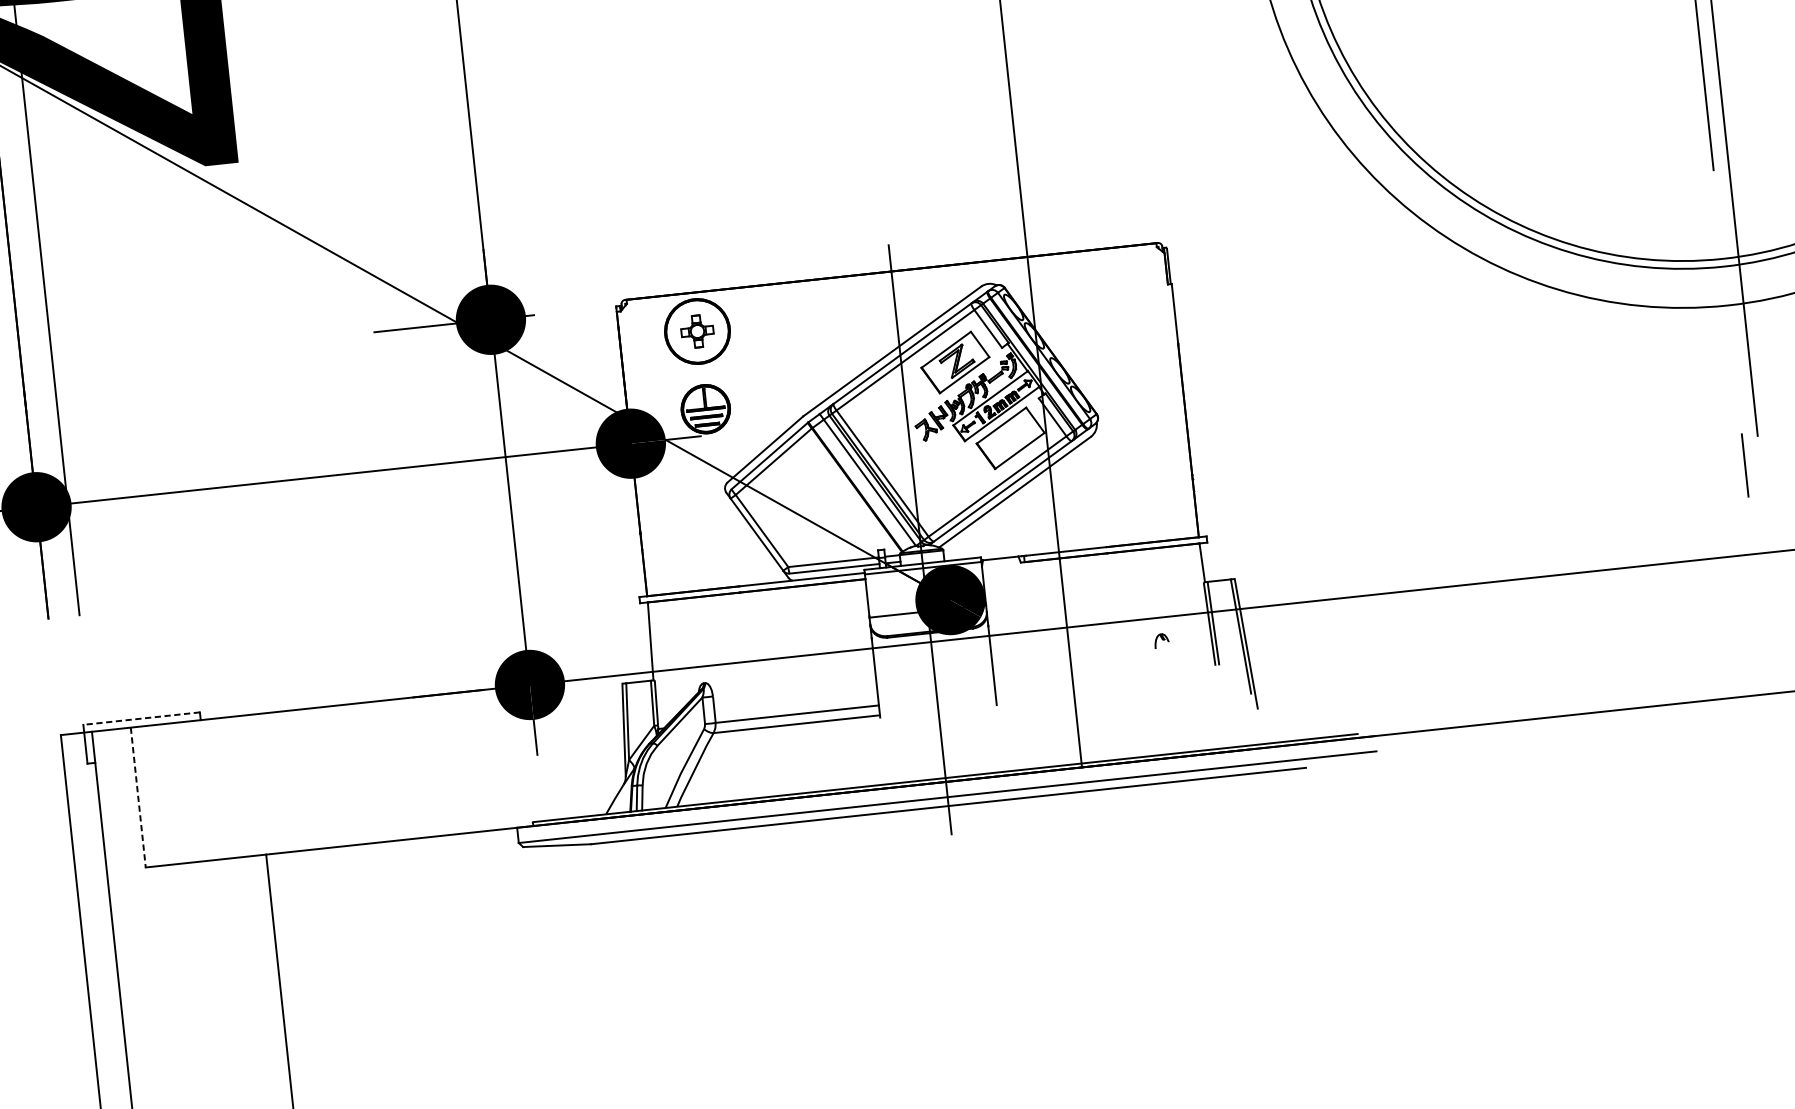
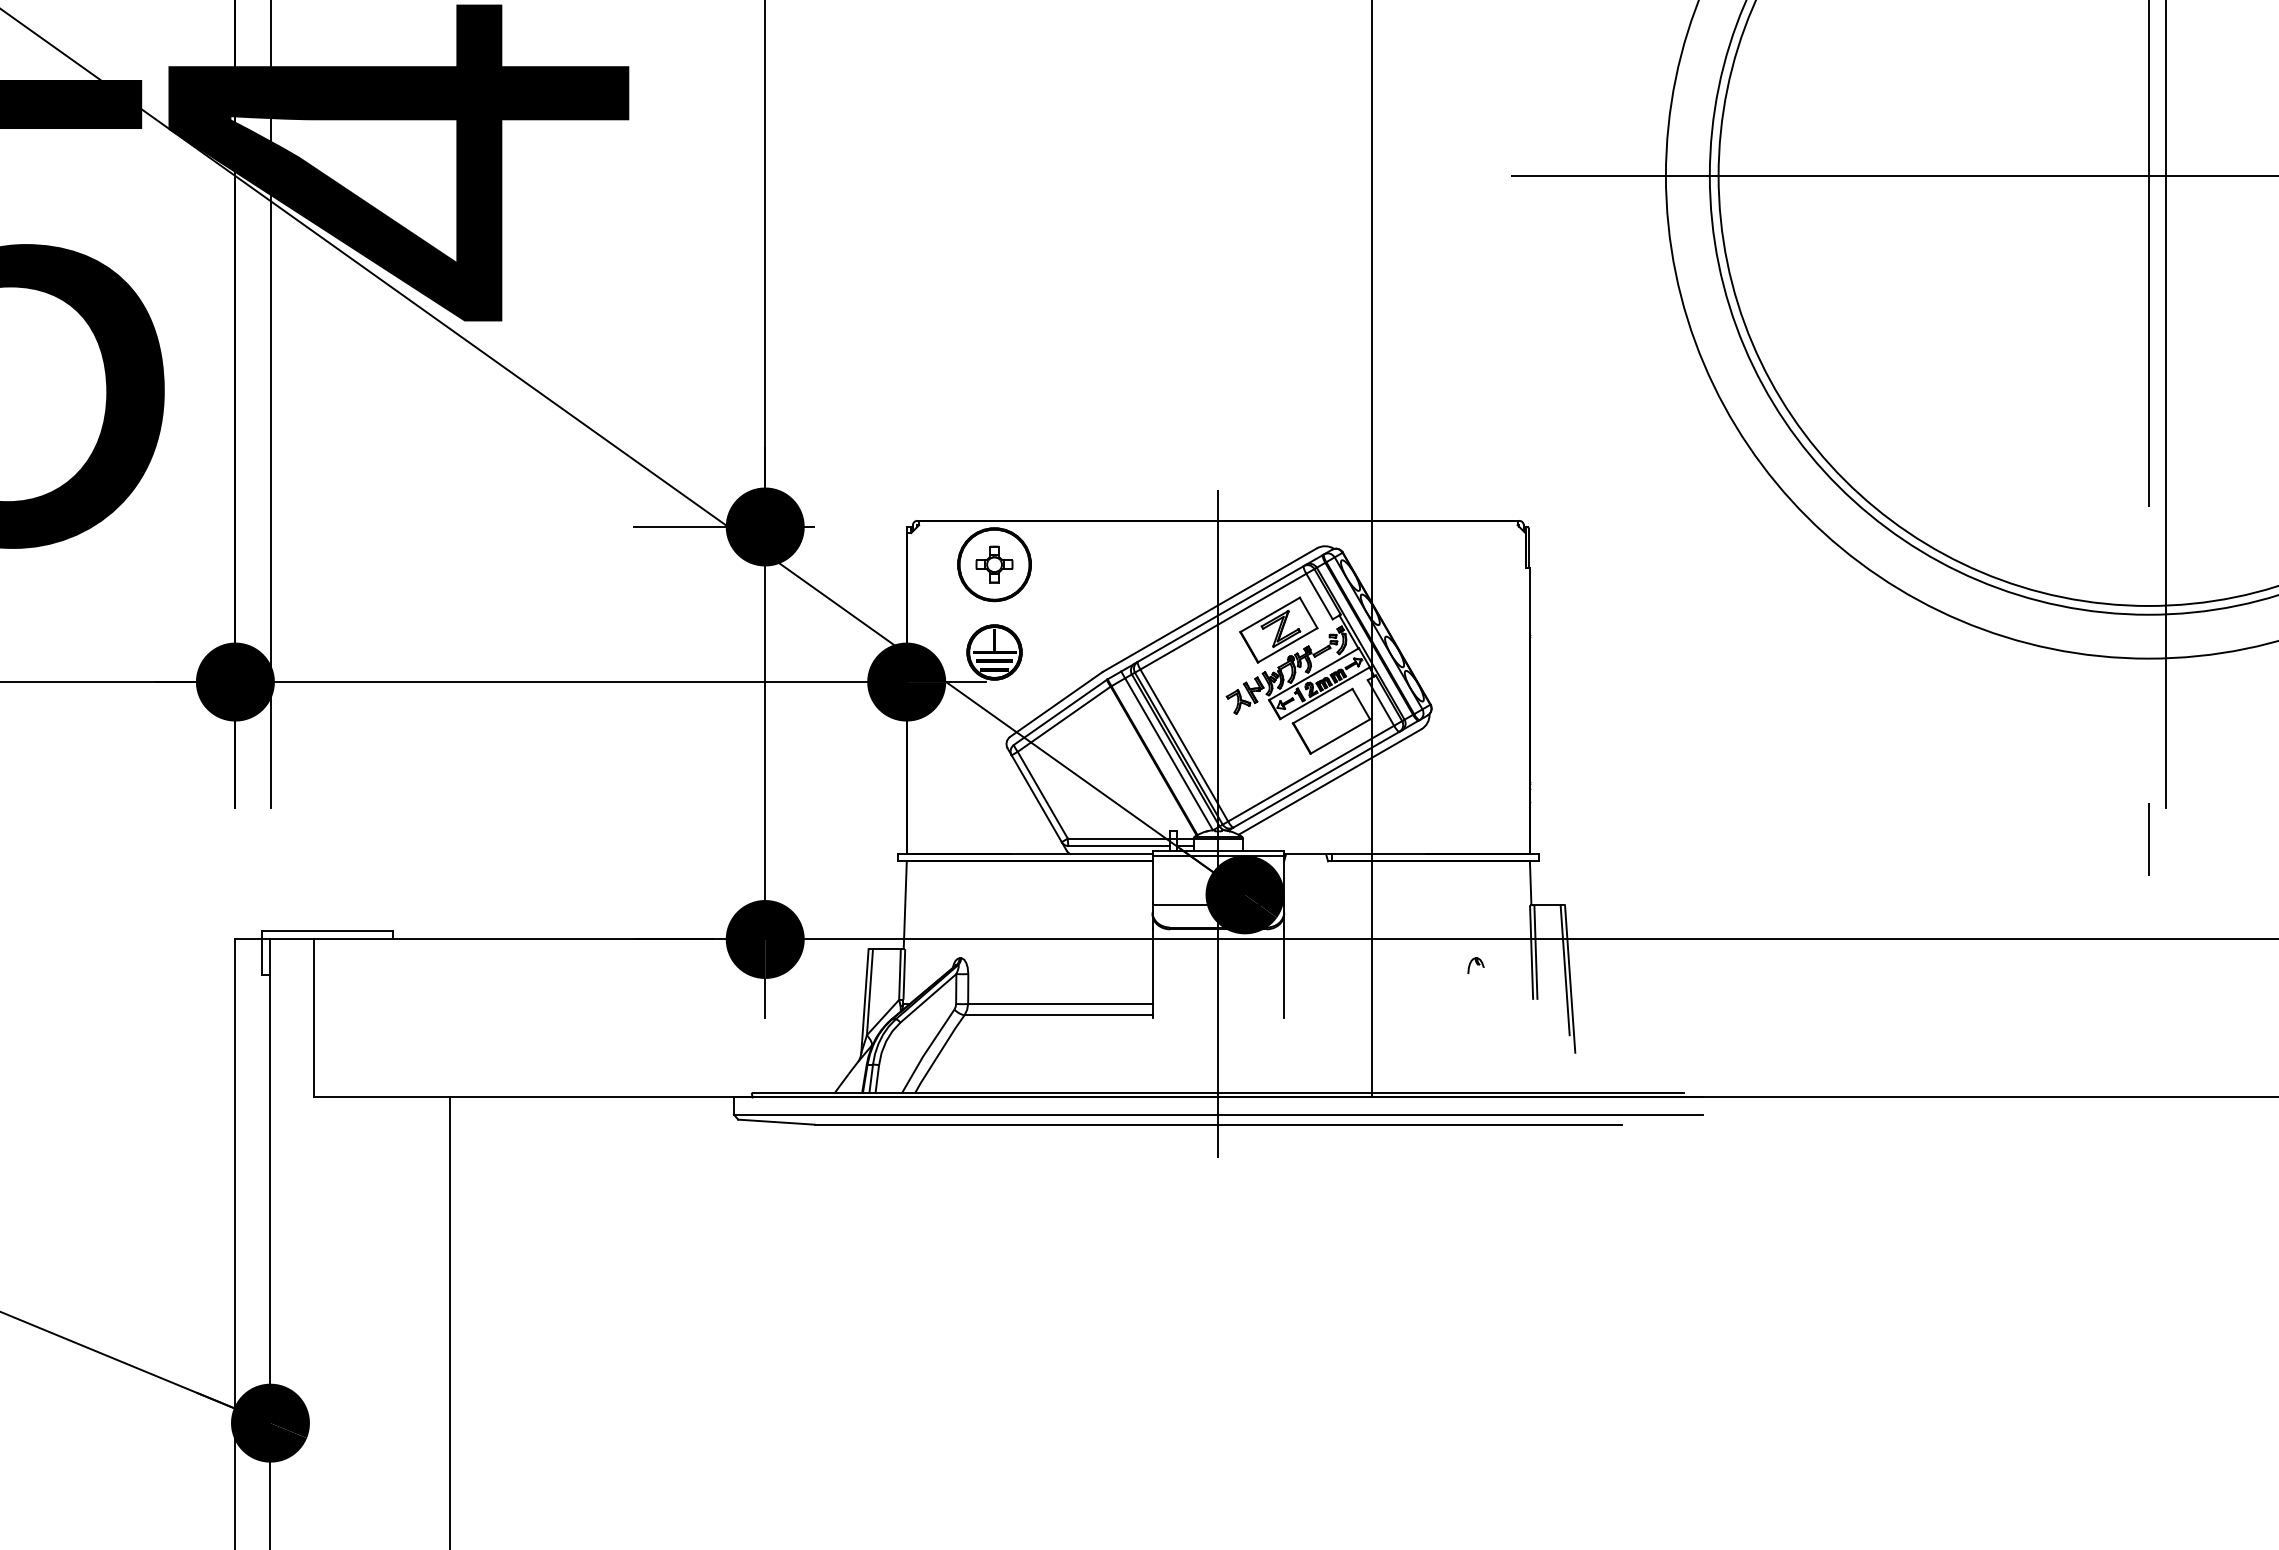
line: (141, 718) -> (327, 930), dashed -> solid
line: (138, 797) -> (314, 1018), dashed -> solid

